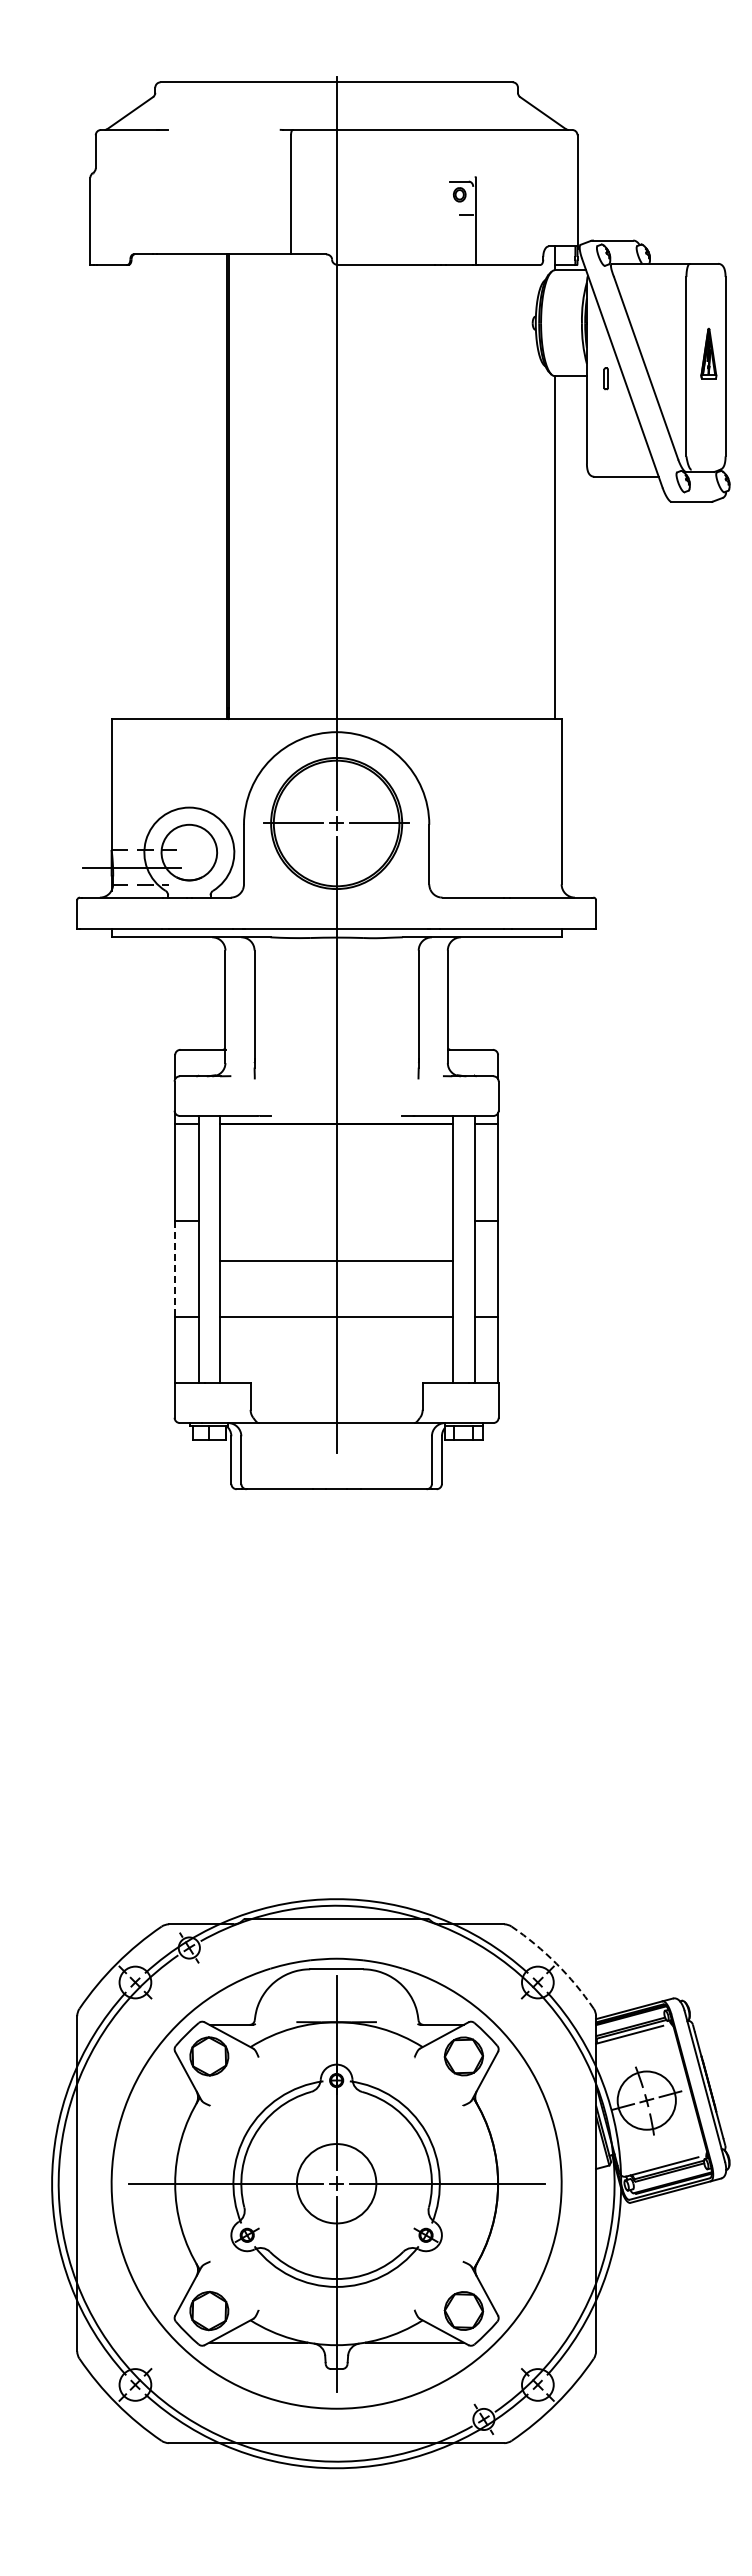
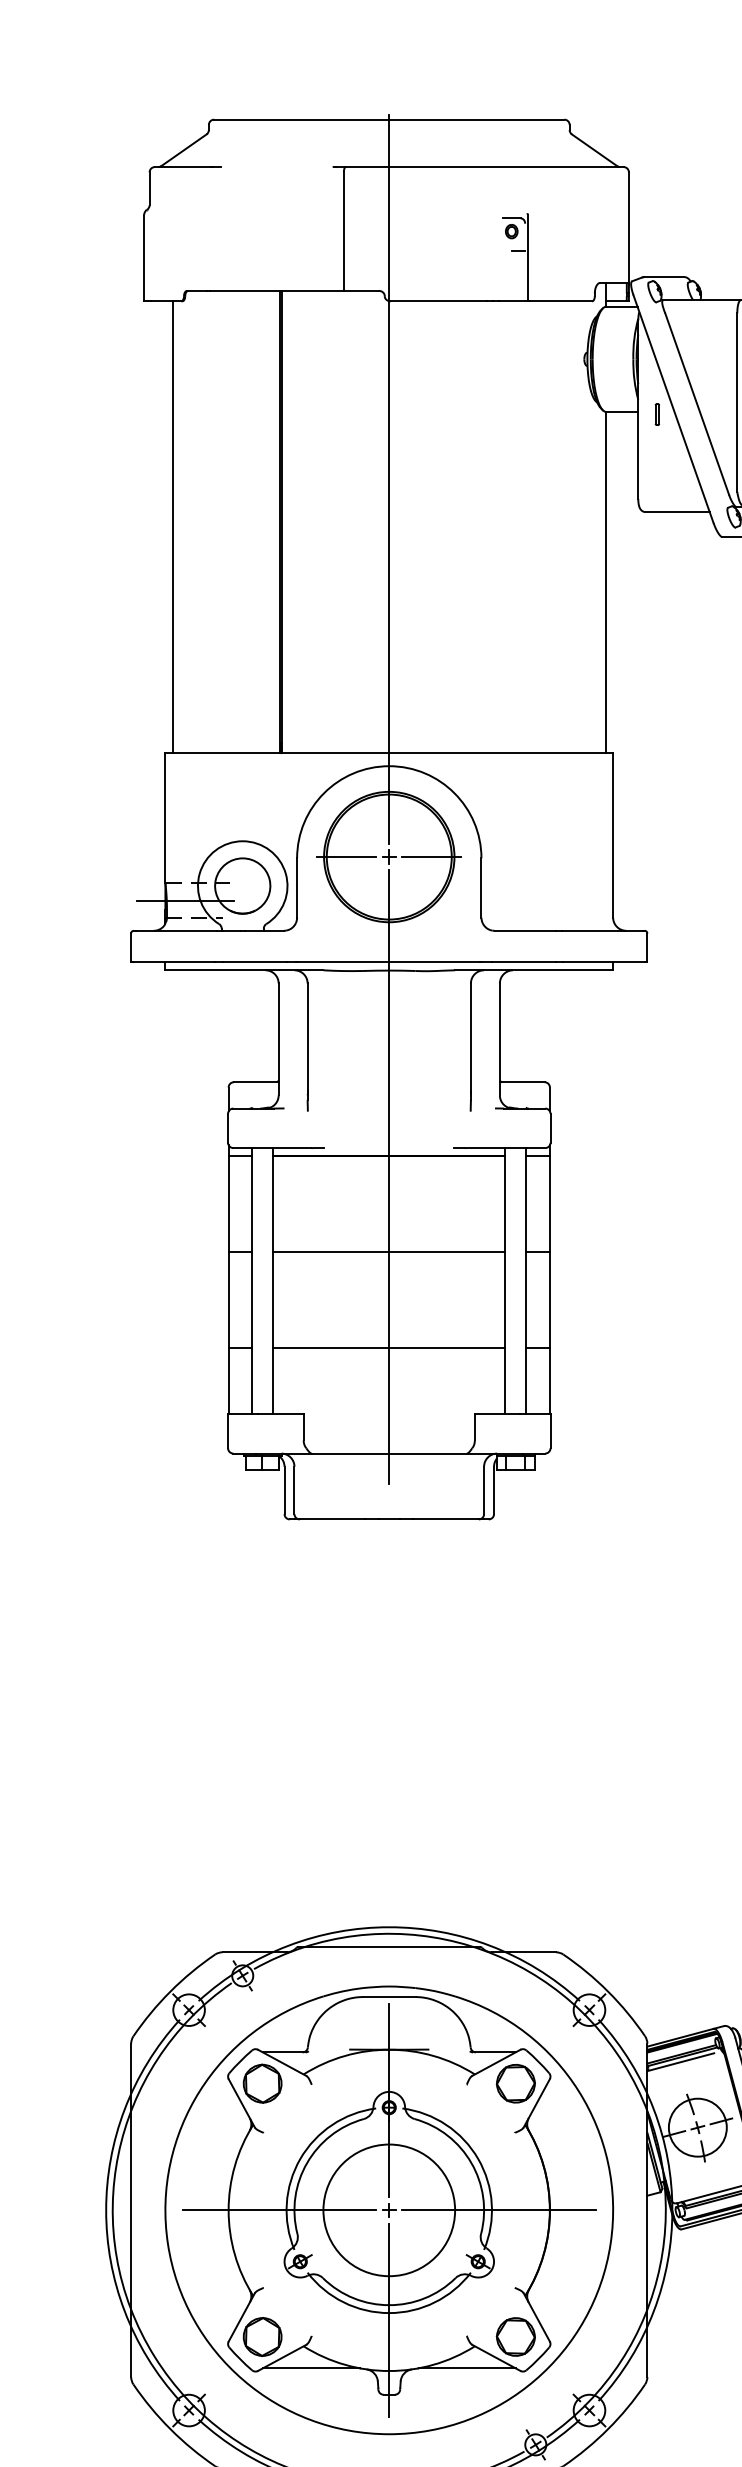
line: (118, 491) -> (172, 526), added
line: (336, 1260) -> (389, 1252), moved
line: (175, 1269) -> (228, 1300), dashed -> solid
arc: (556, 1963) -> (608, 1991), dashed -> solid
circle: (336, 2183) -> (389, 2210), size x1.67

